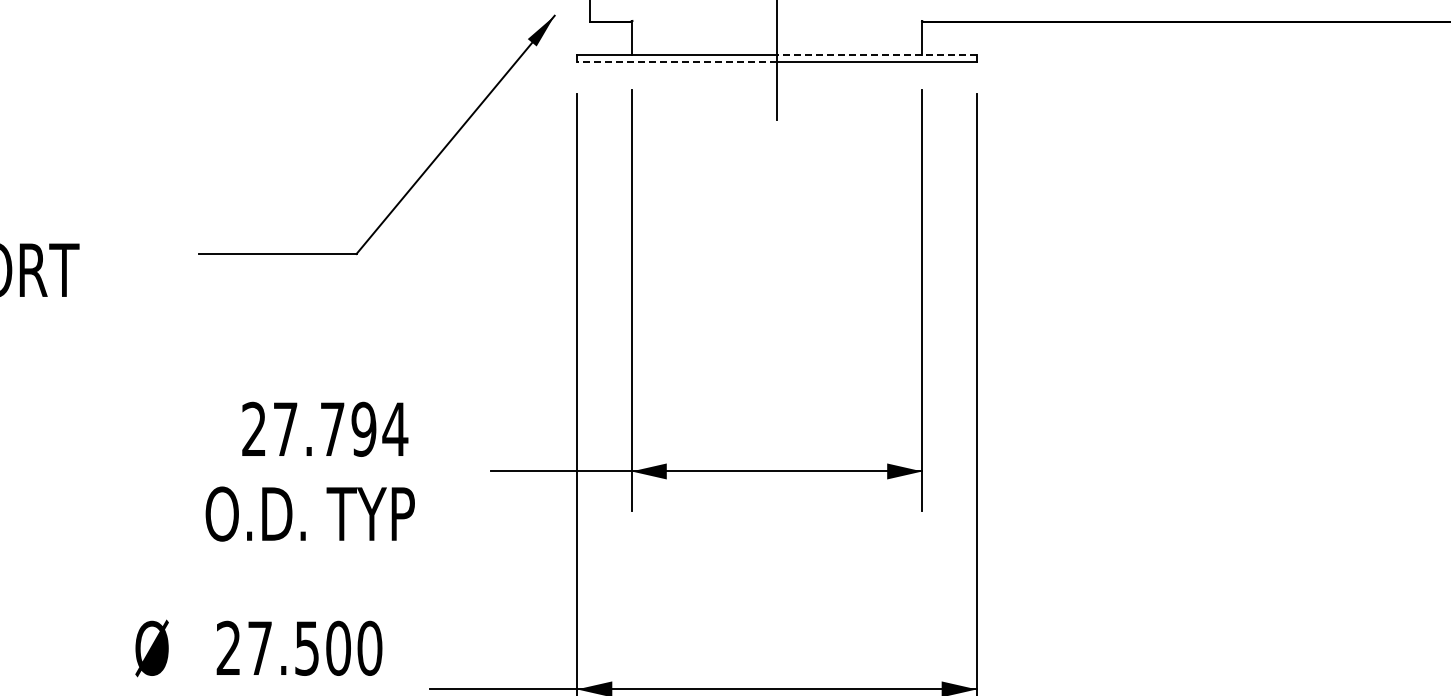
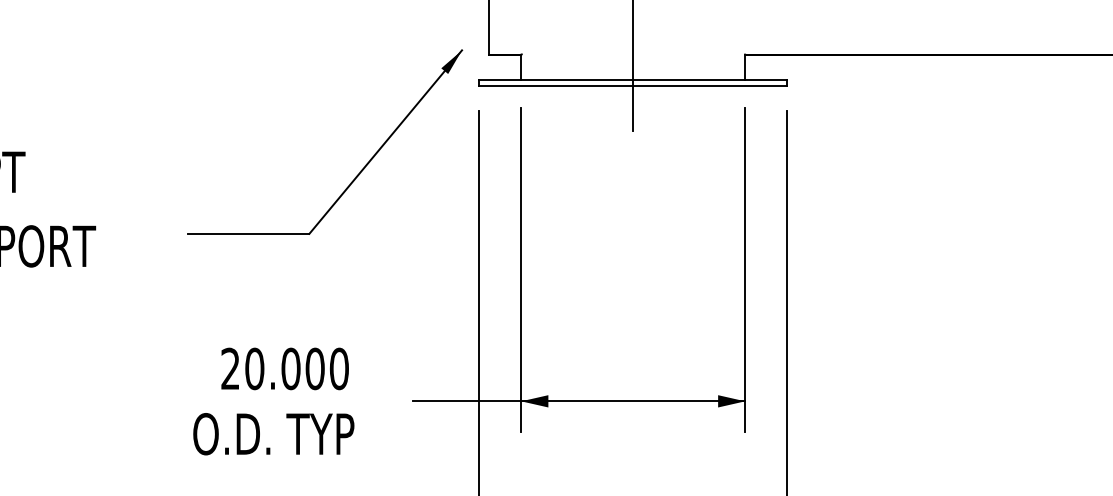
line: (876, 54) -> (709, 80), dashed -> solid
line: (677, 62) -> (556, 86), dashed -> solid
text: (340, 428) -> (297, 368), 27.794 -> 20.000

